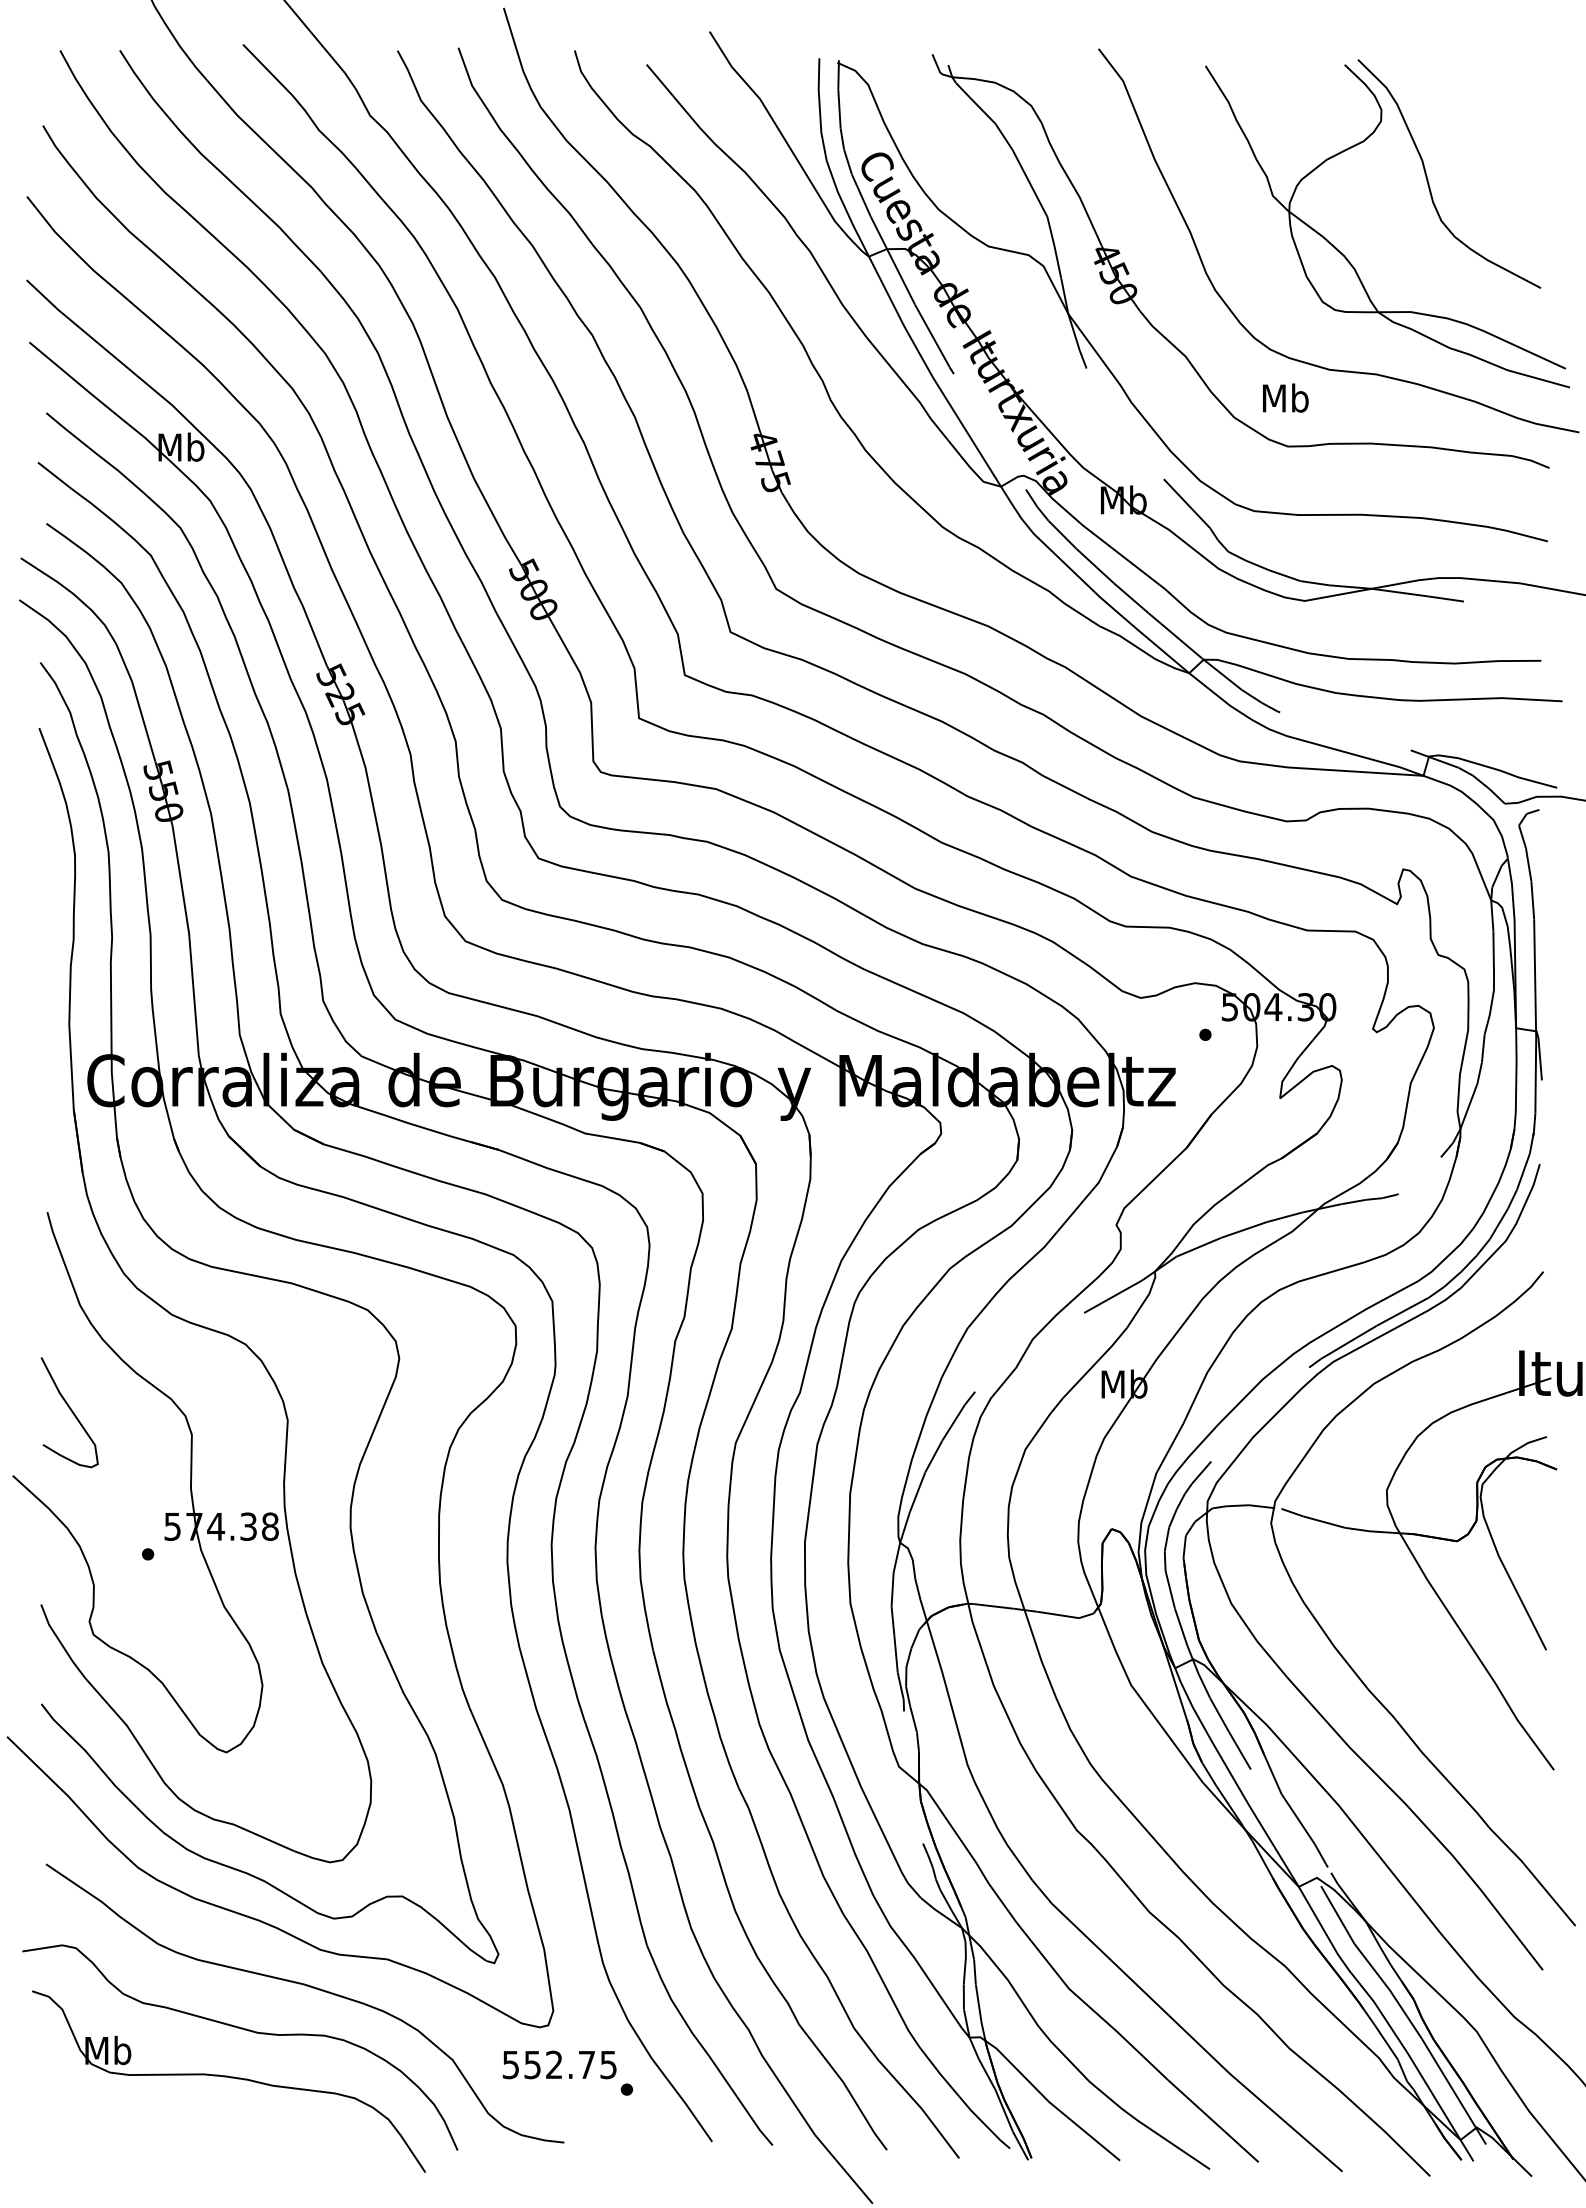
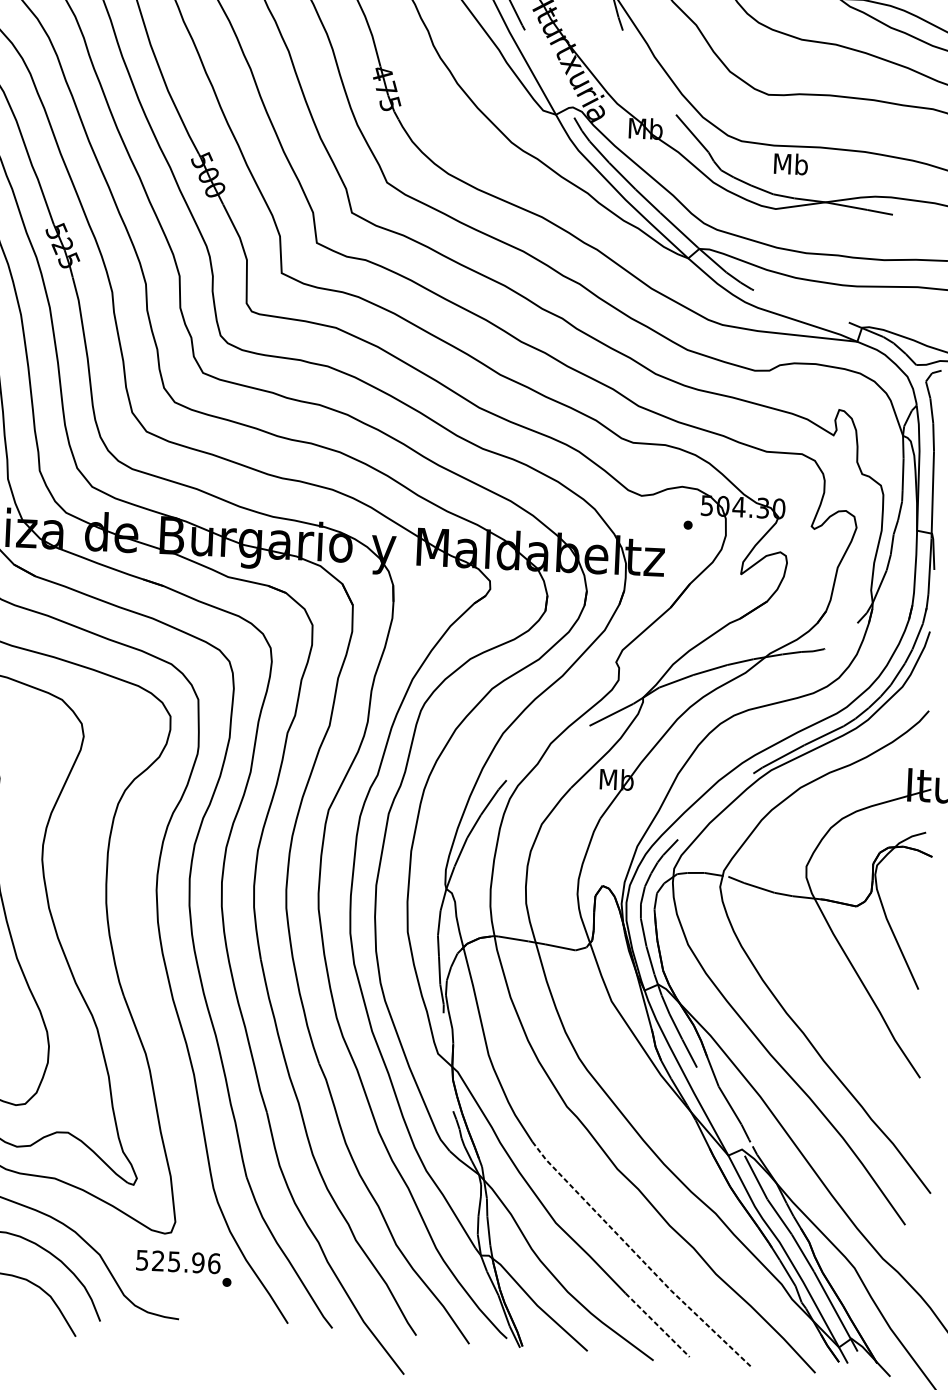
text: (1285, 397) -> (790, 163), moved
line: (1184, 2030) -> (639, 1257), solid -> dashed
text: (570, 2064) -> (186, 1262), 552.75 -> 525.96
line: (1213, 2121) -> (657, 1325), solid -> dashed

